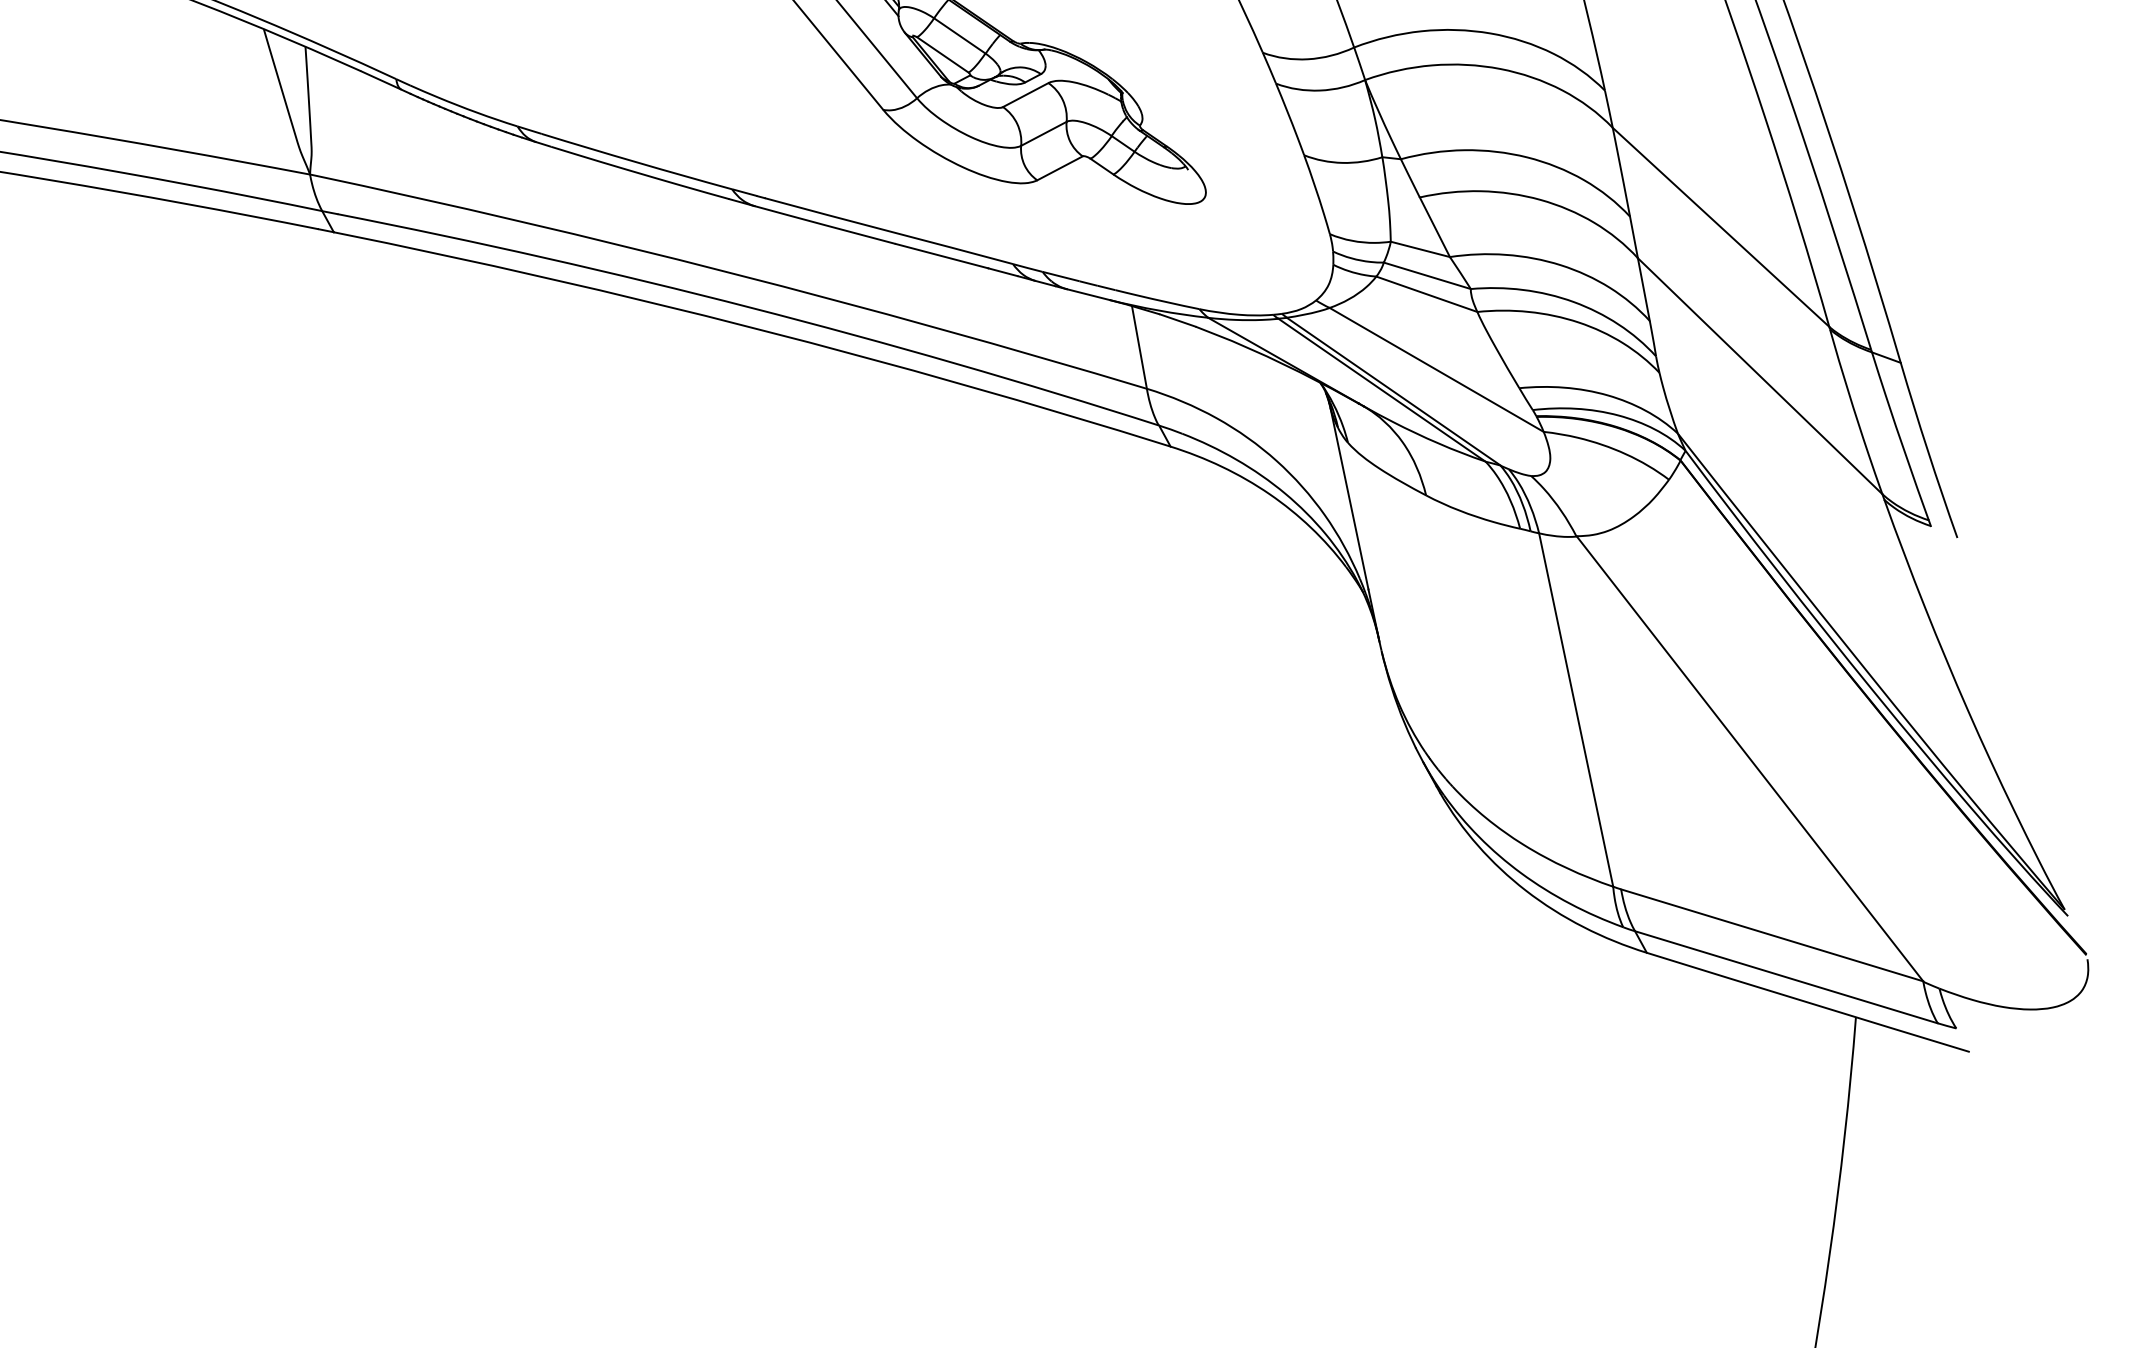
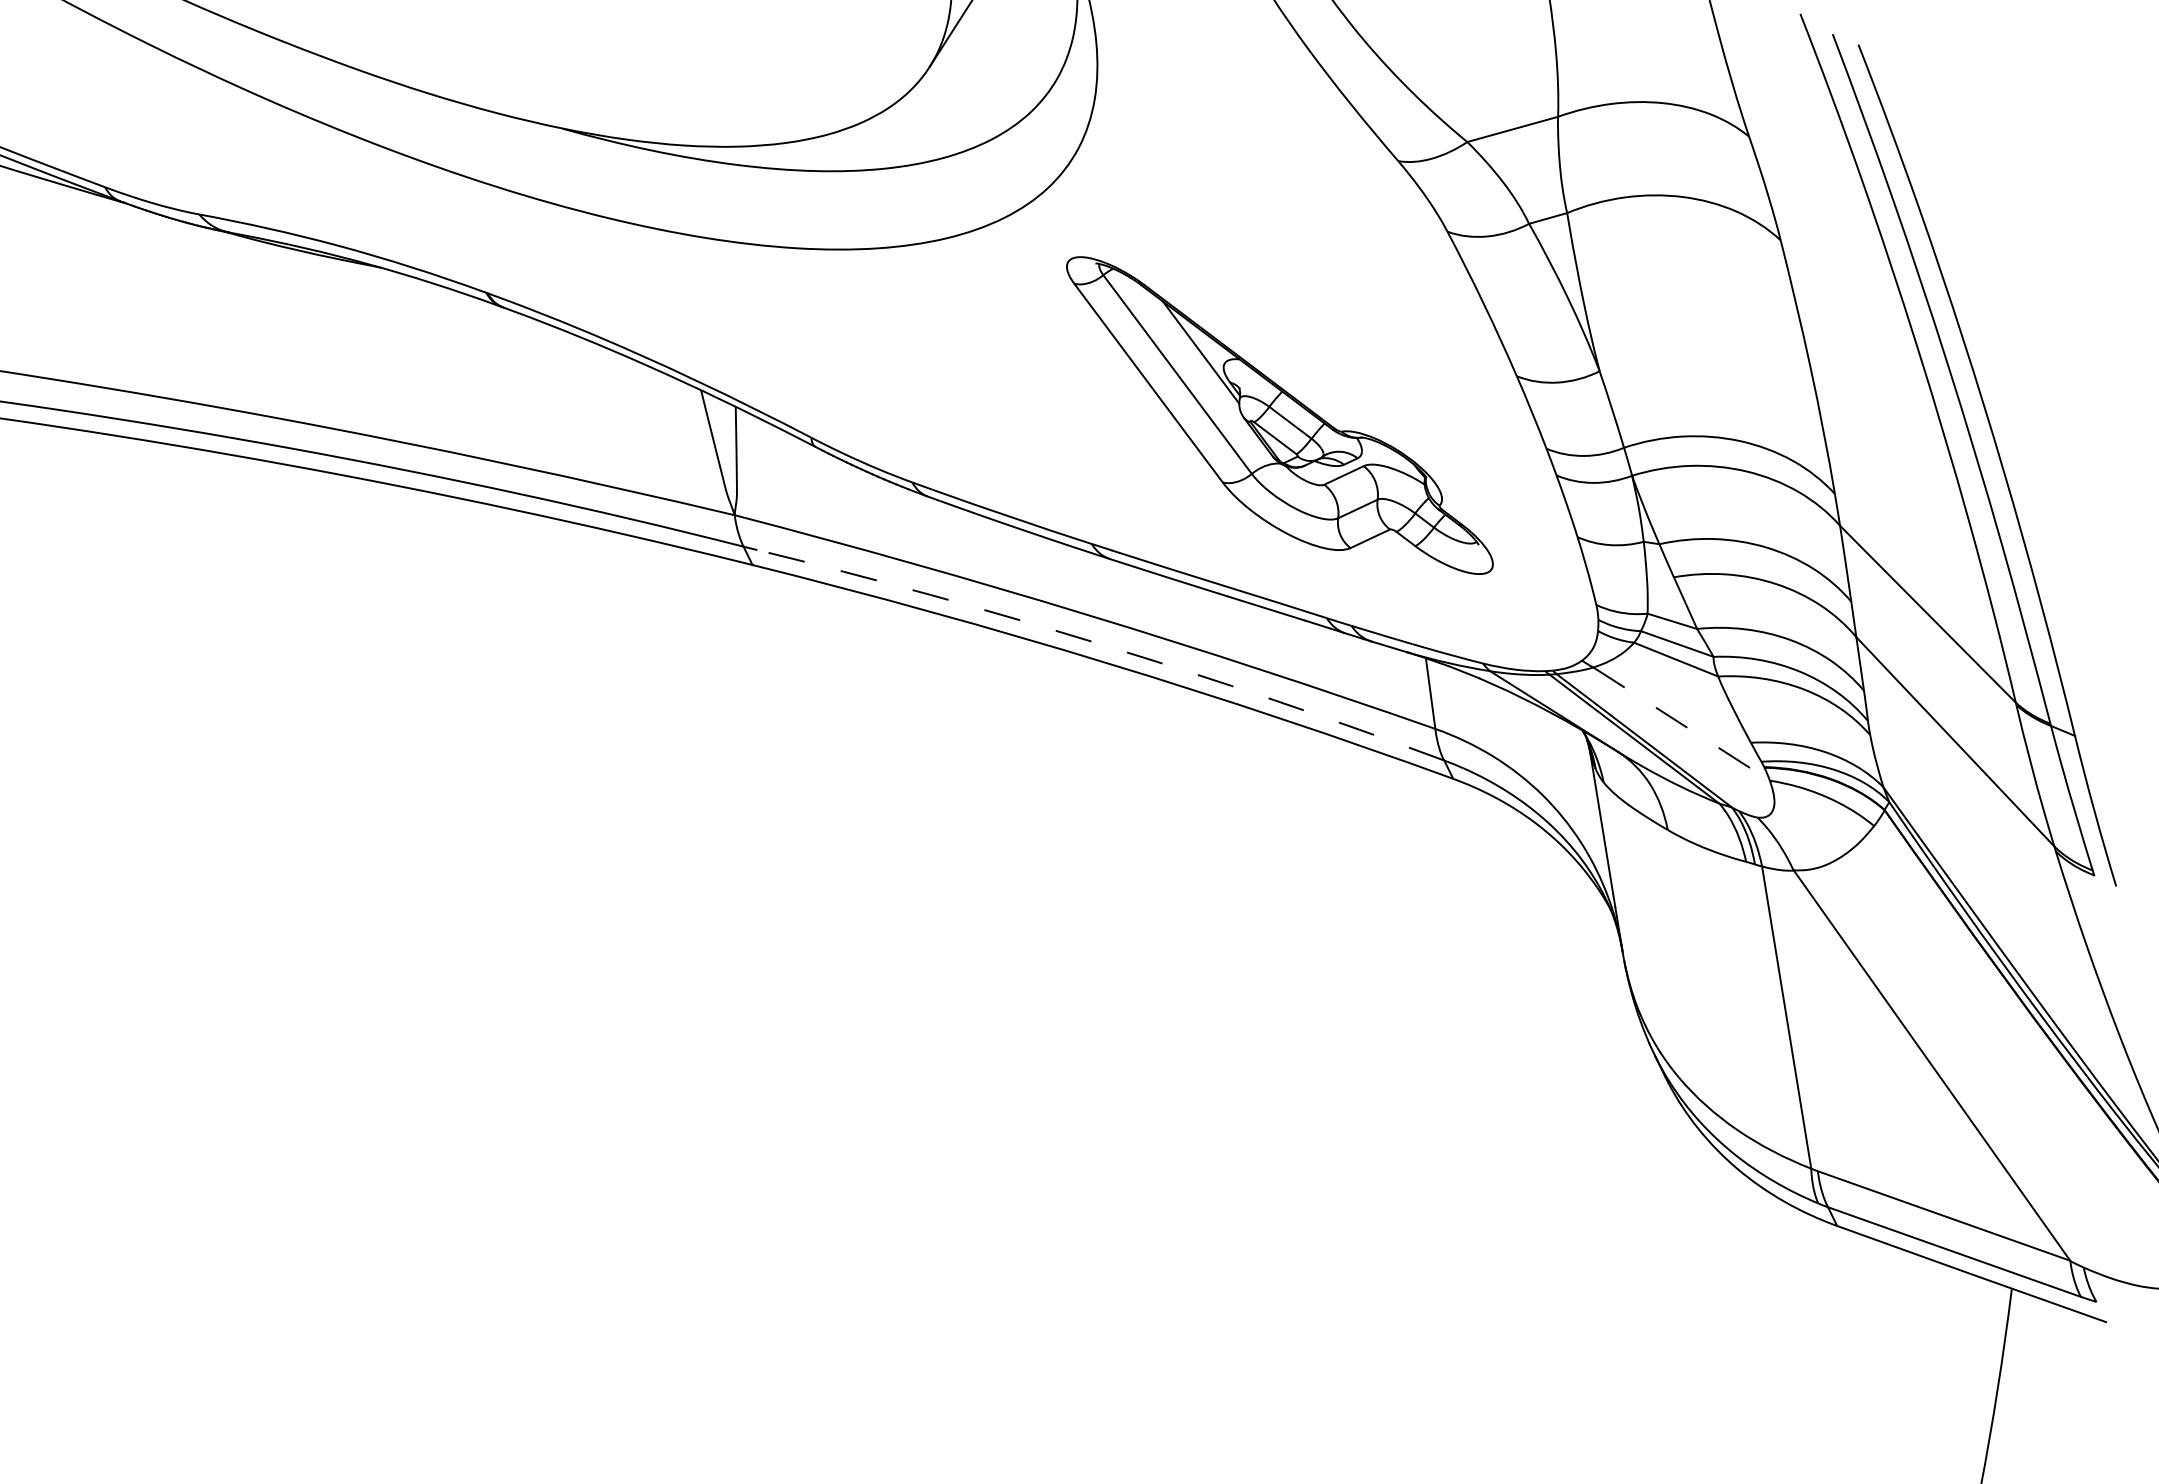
arc: (751, 308) -> (1103, 645), solid -> dashed
line: (1436, 370) -> (1681, 724), solid -> dashed

